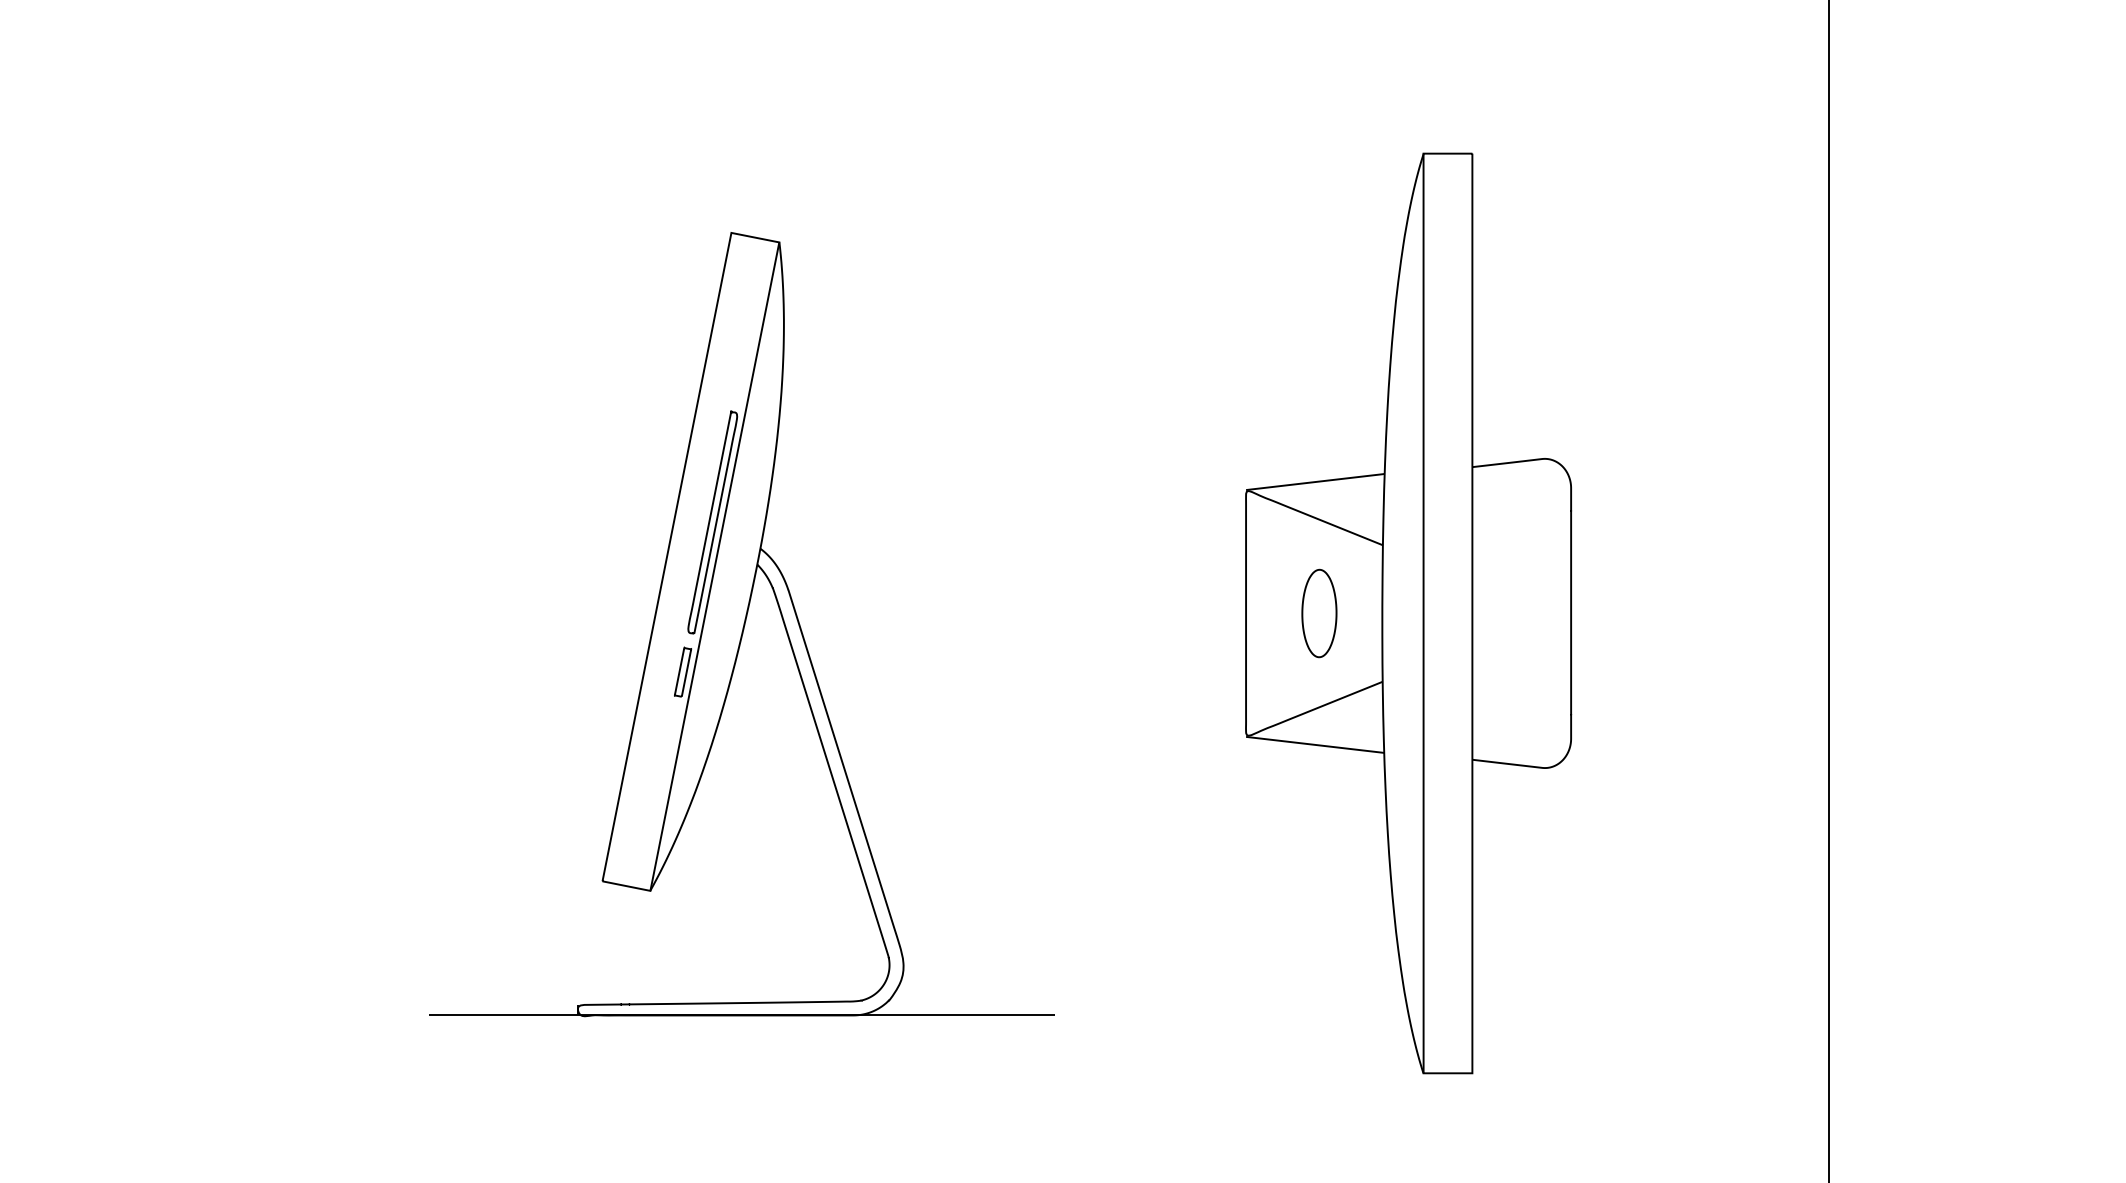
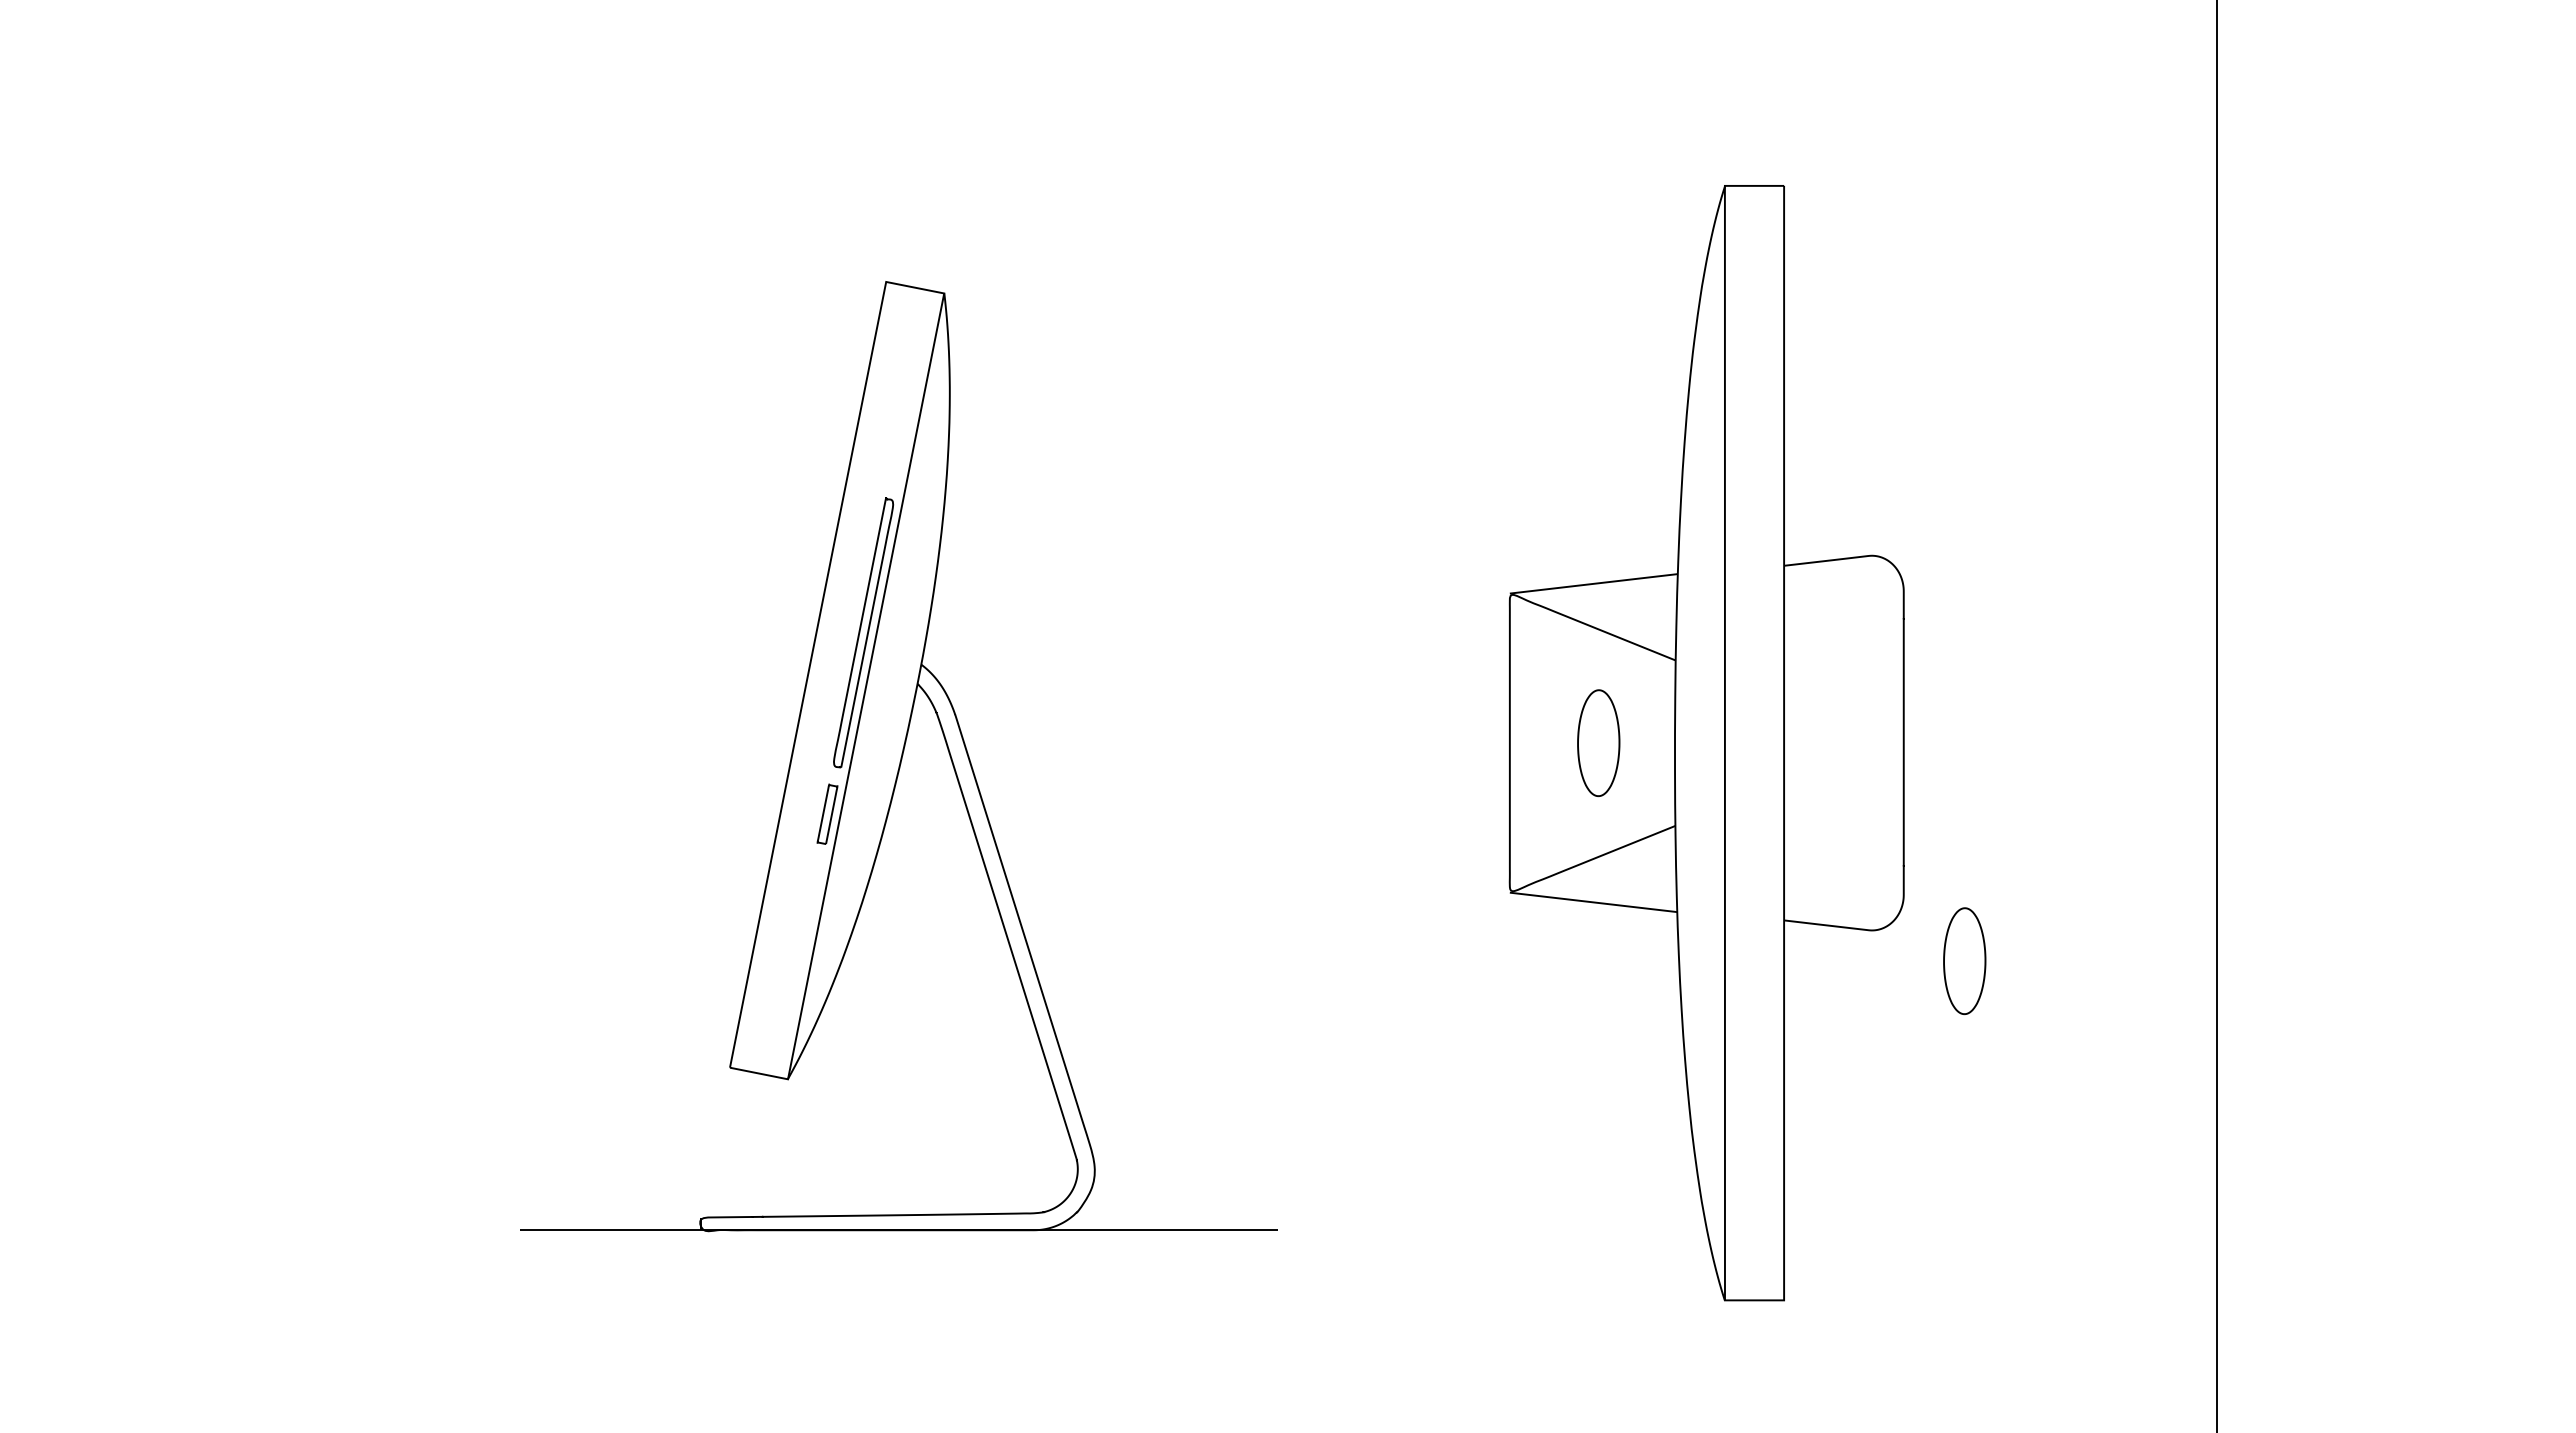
part: (1621, 793) -> (1964, 961), added

